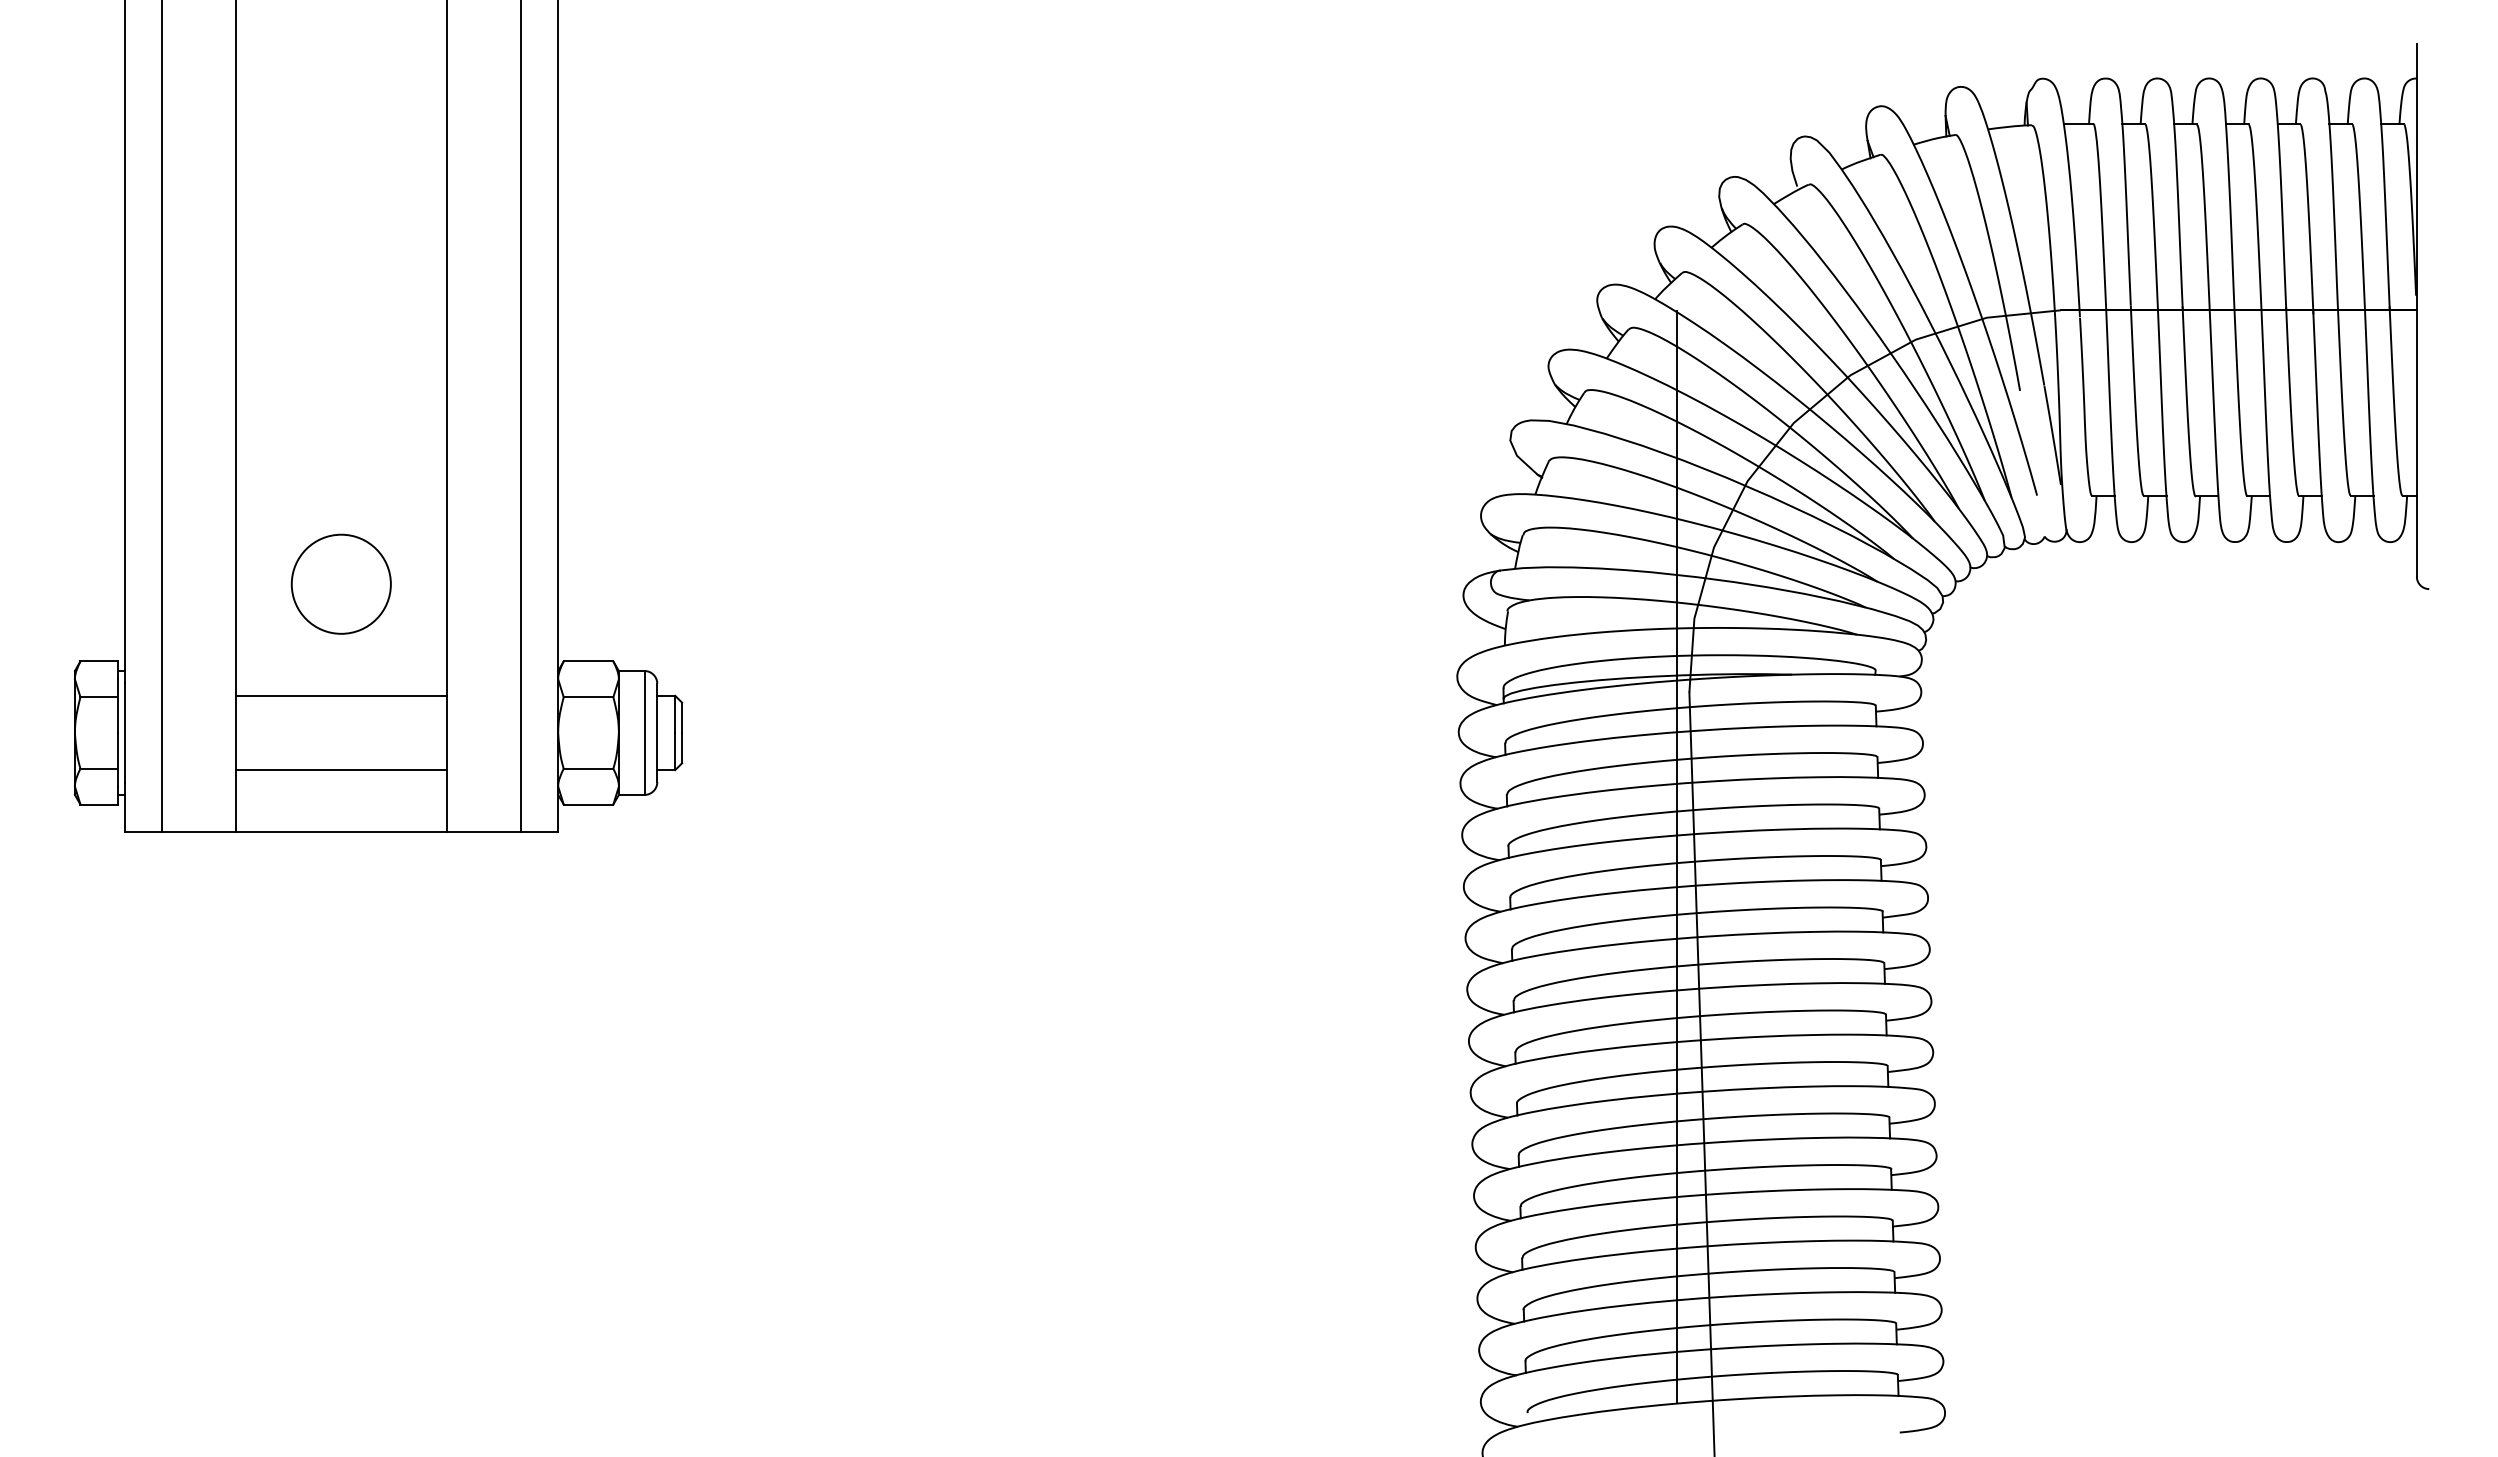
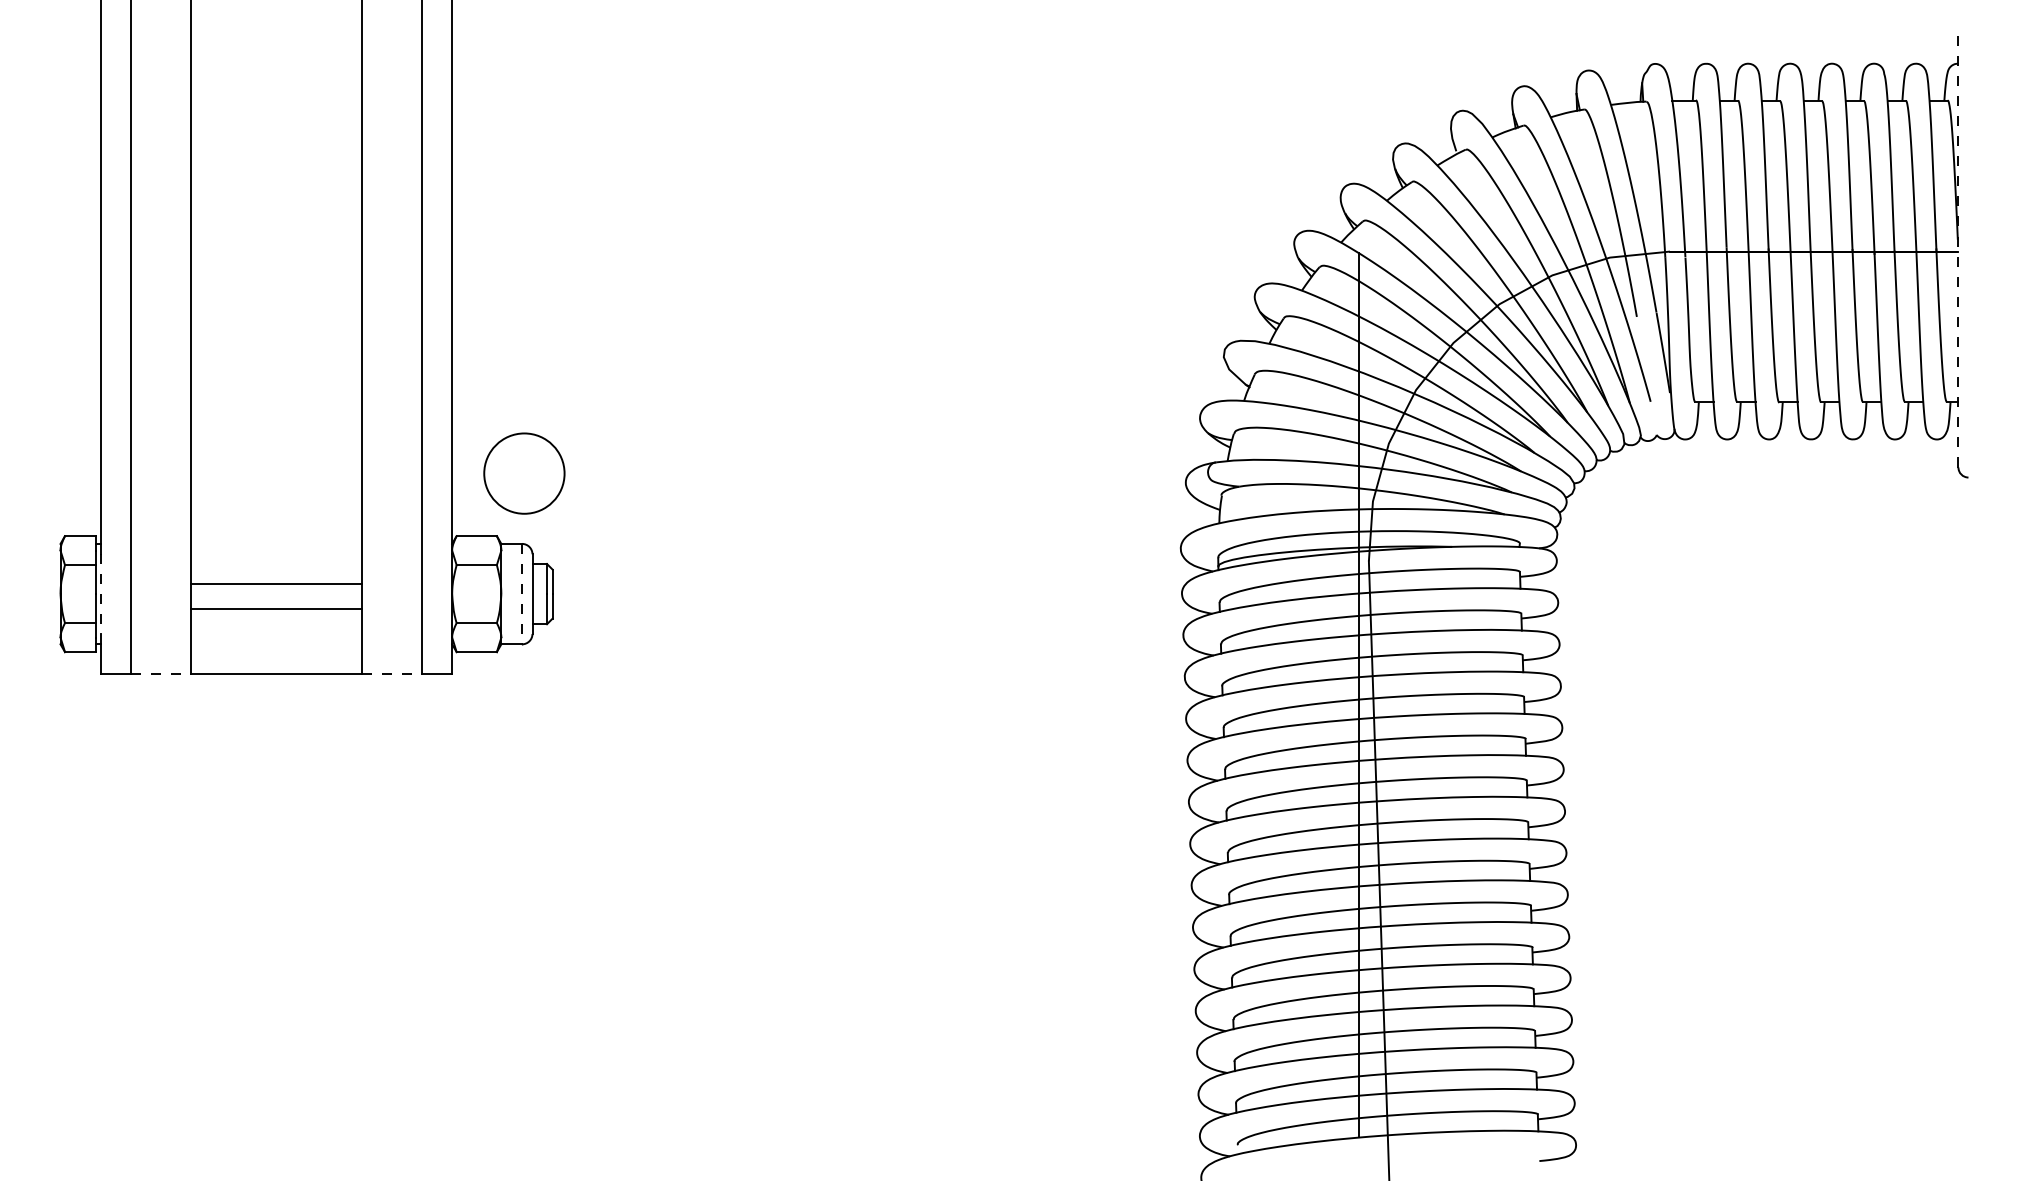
line: (2416, 309) -> (1958, 250), solid -> dashed
circle: (340, 583) -> (523, 472), moved
line: (341, 695) -> (276, 608), moved
line: (124, 732) -> (100, 593), solid -> dashed
line: (644, 732) -> (522, 593), solid -> dashed
line: (341, 770) -> (276, 584), moved
line: (199, 832) -> (161, 674), solid -> dashed
line: (484, 832) -> (392, 674), solid -> dashed

